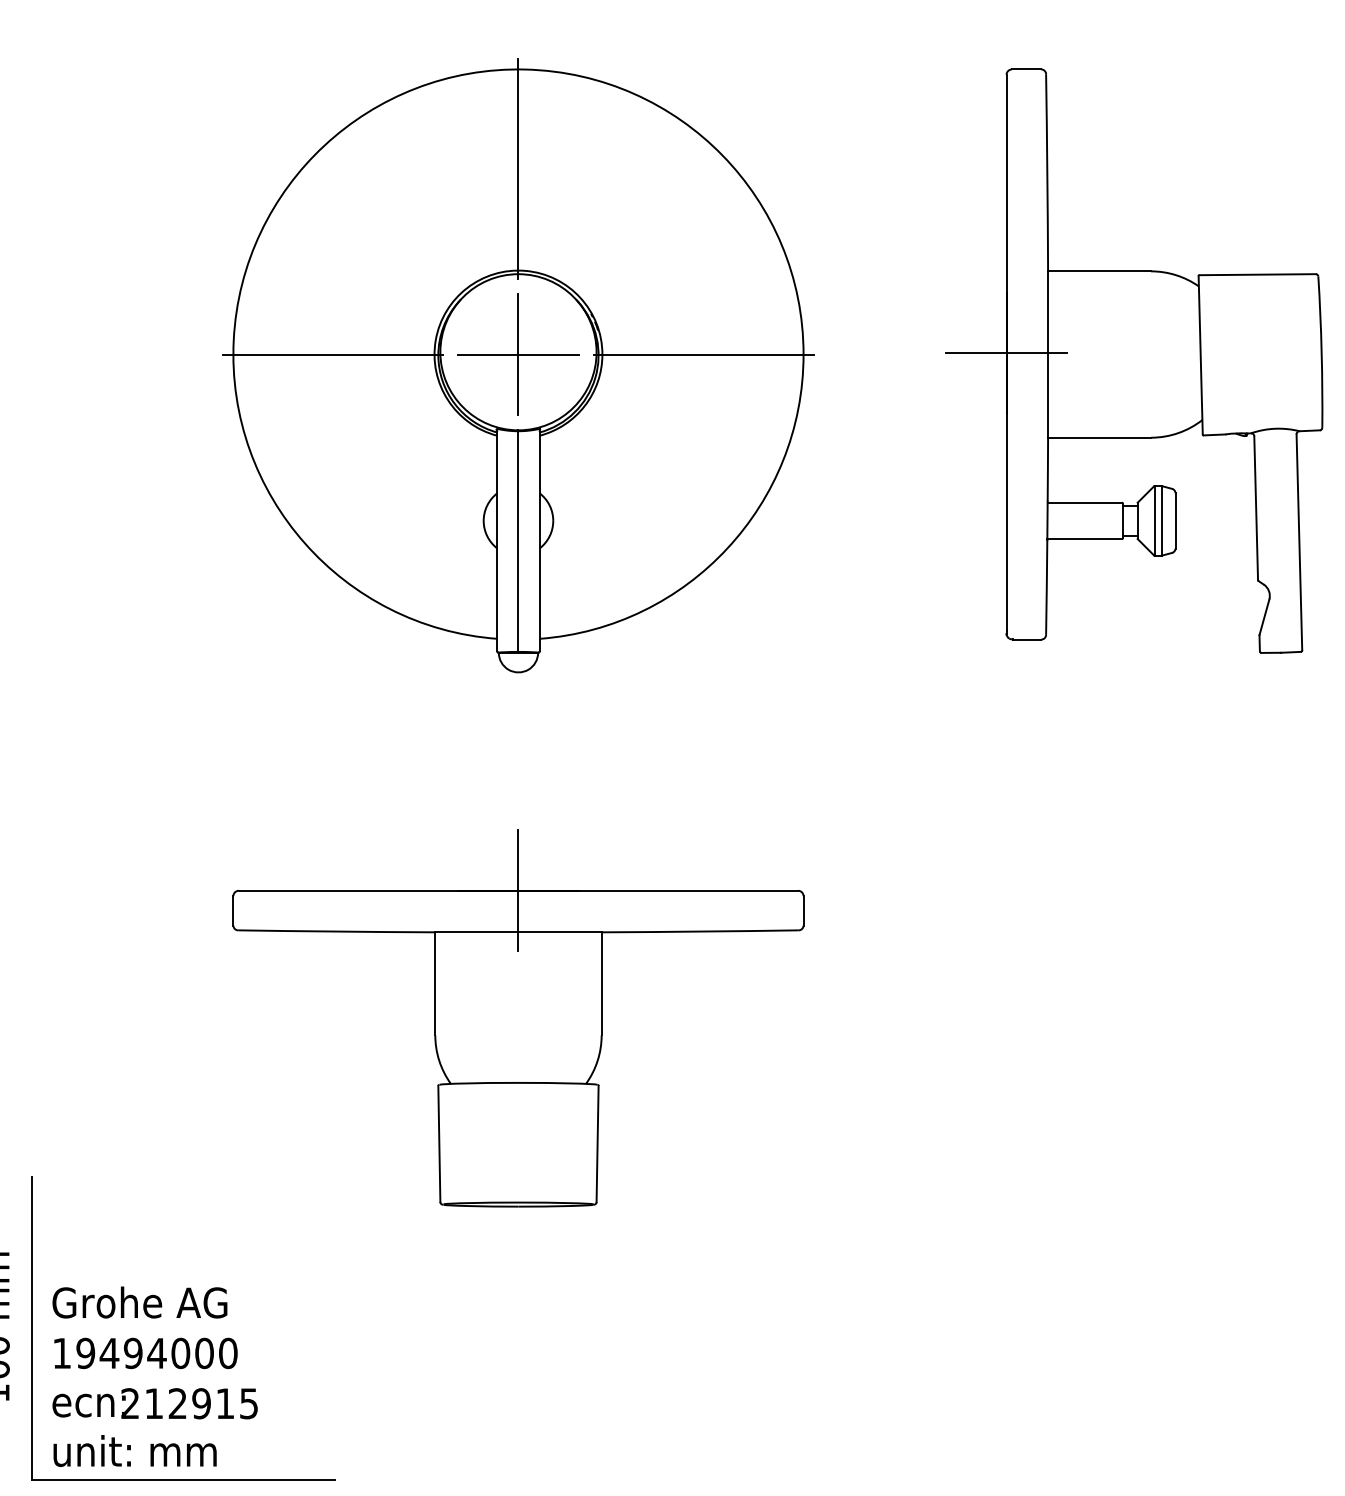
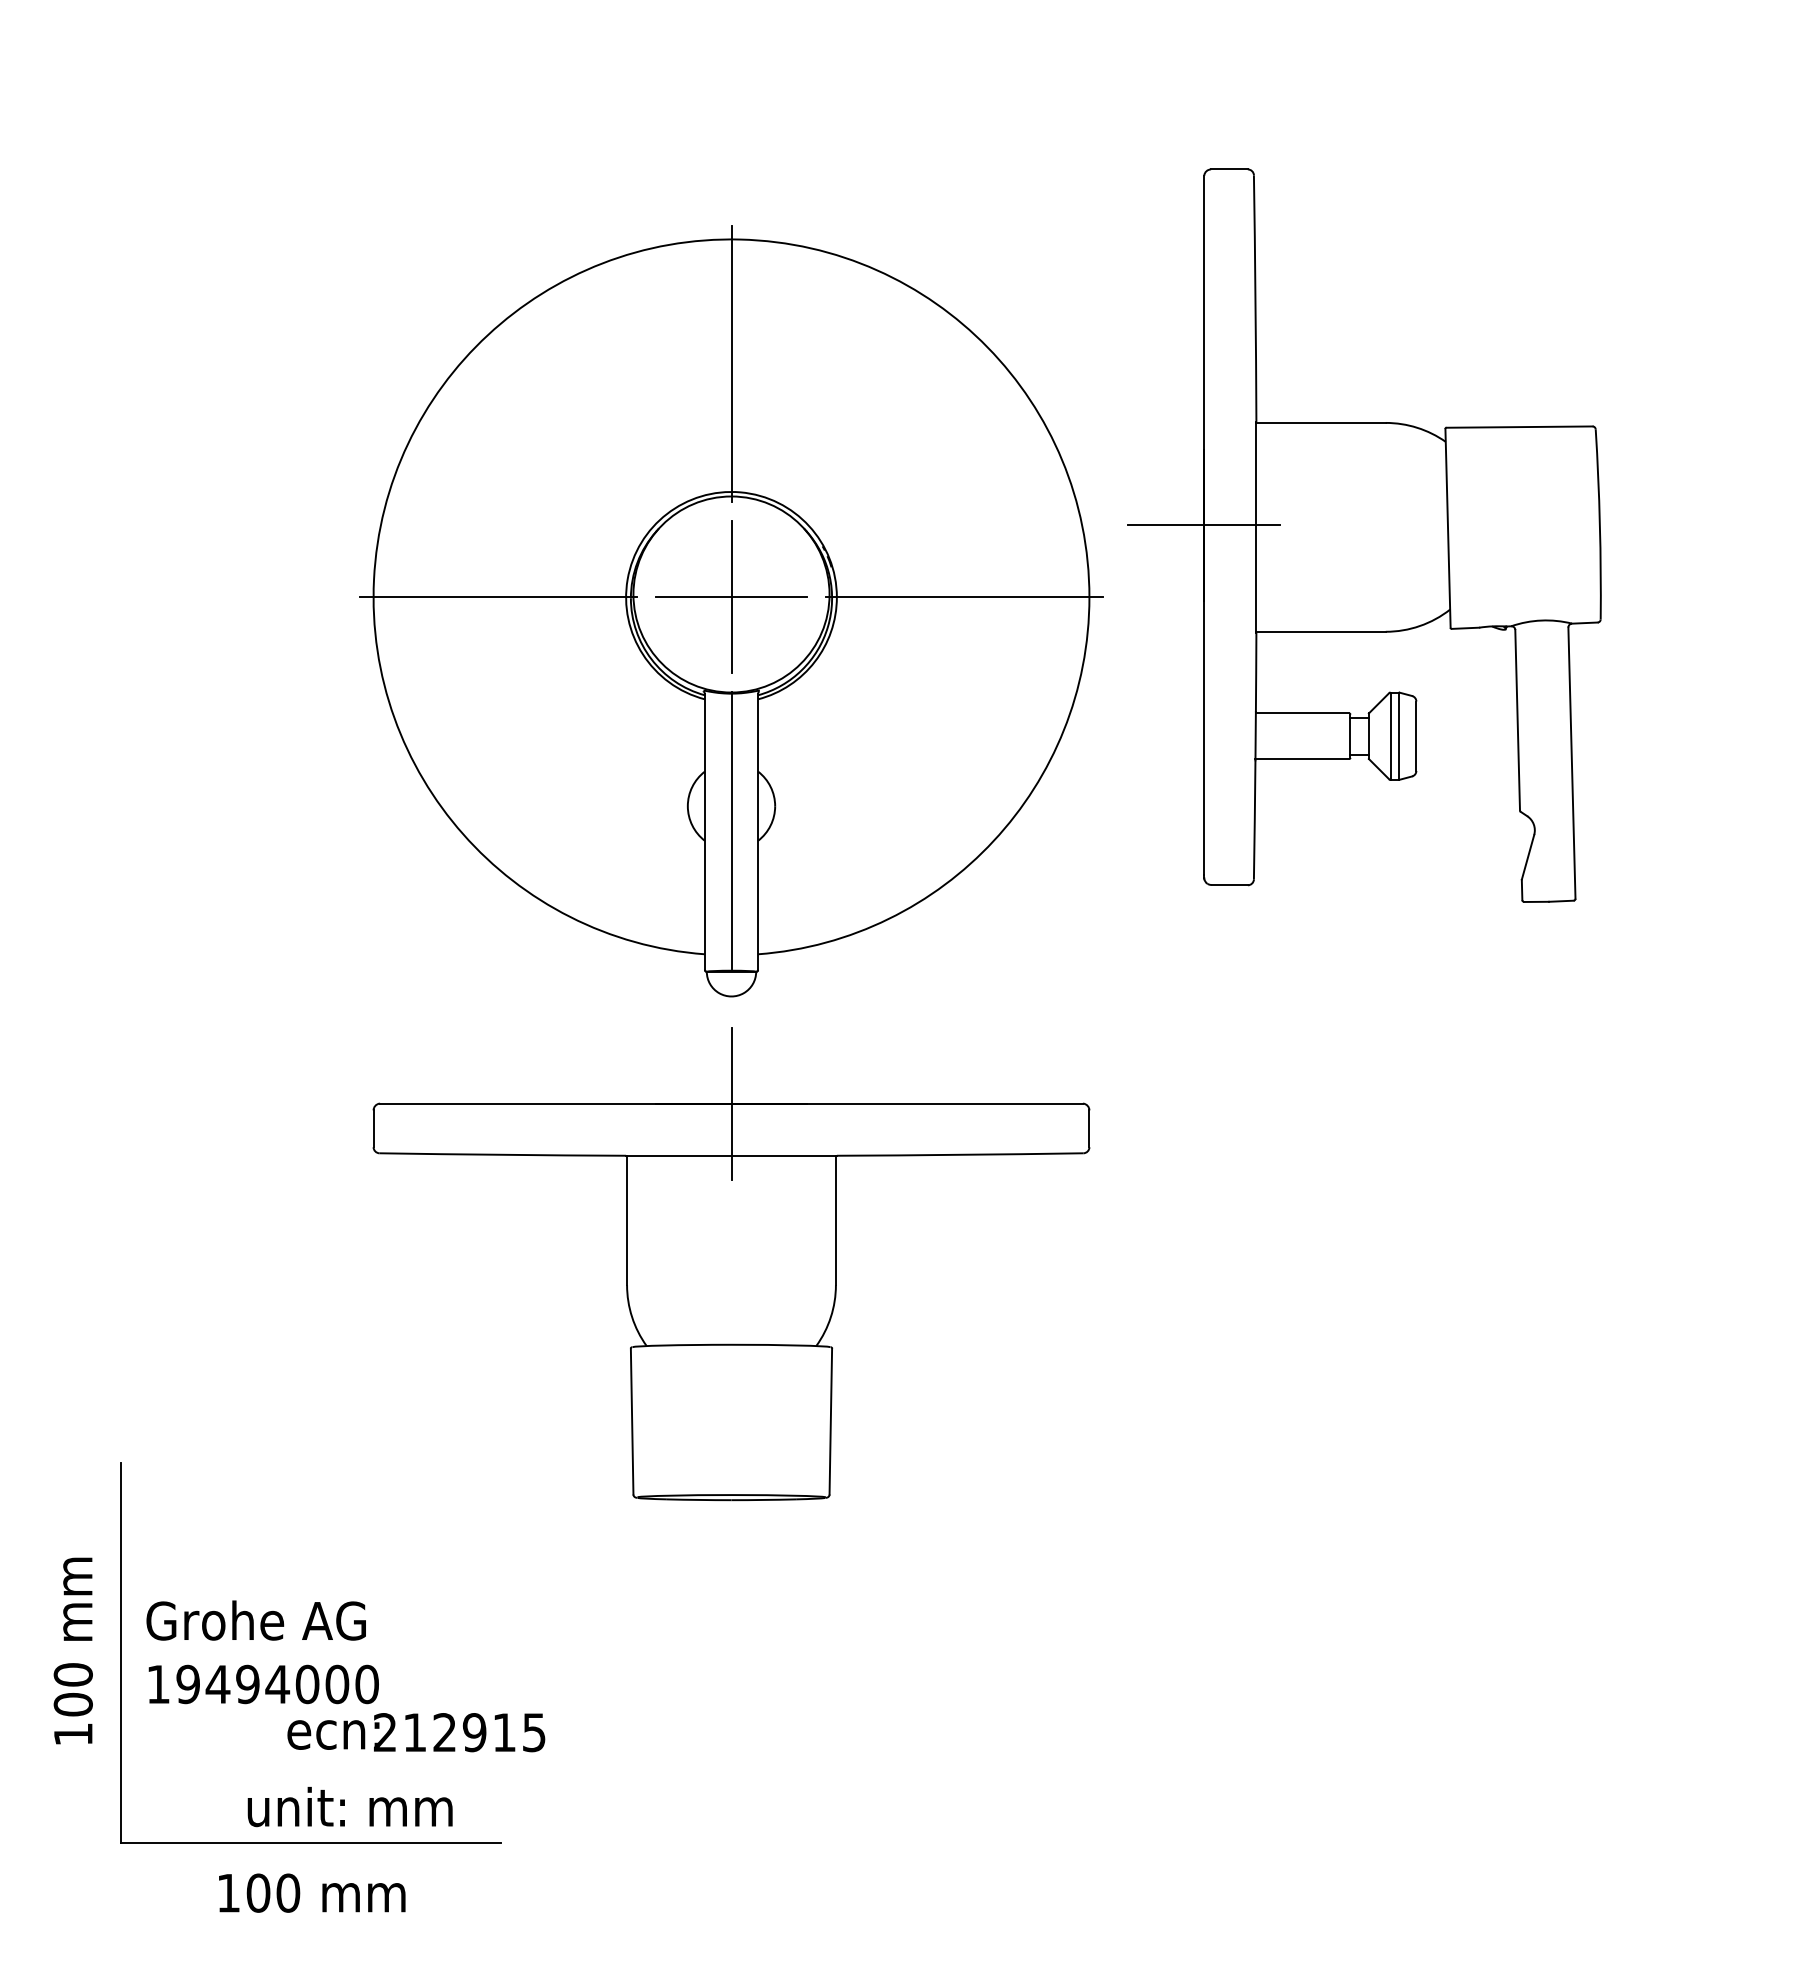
part: (1134, 361) -> (1364, 535), moved
part: (518, 365) -> (731, 611), moved
text: (155, 1403) -> (416, 1732), moved
text: (134, 1451) -> (349, 1807), moved

